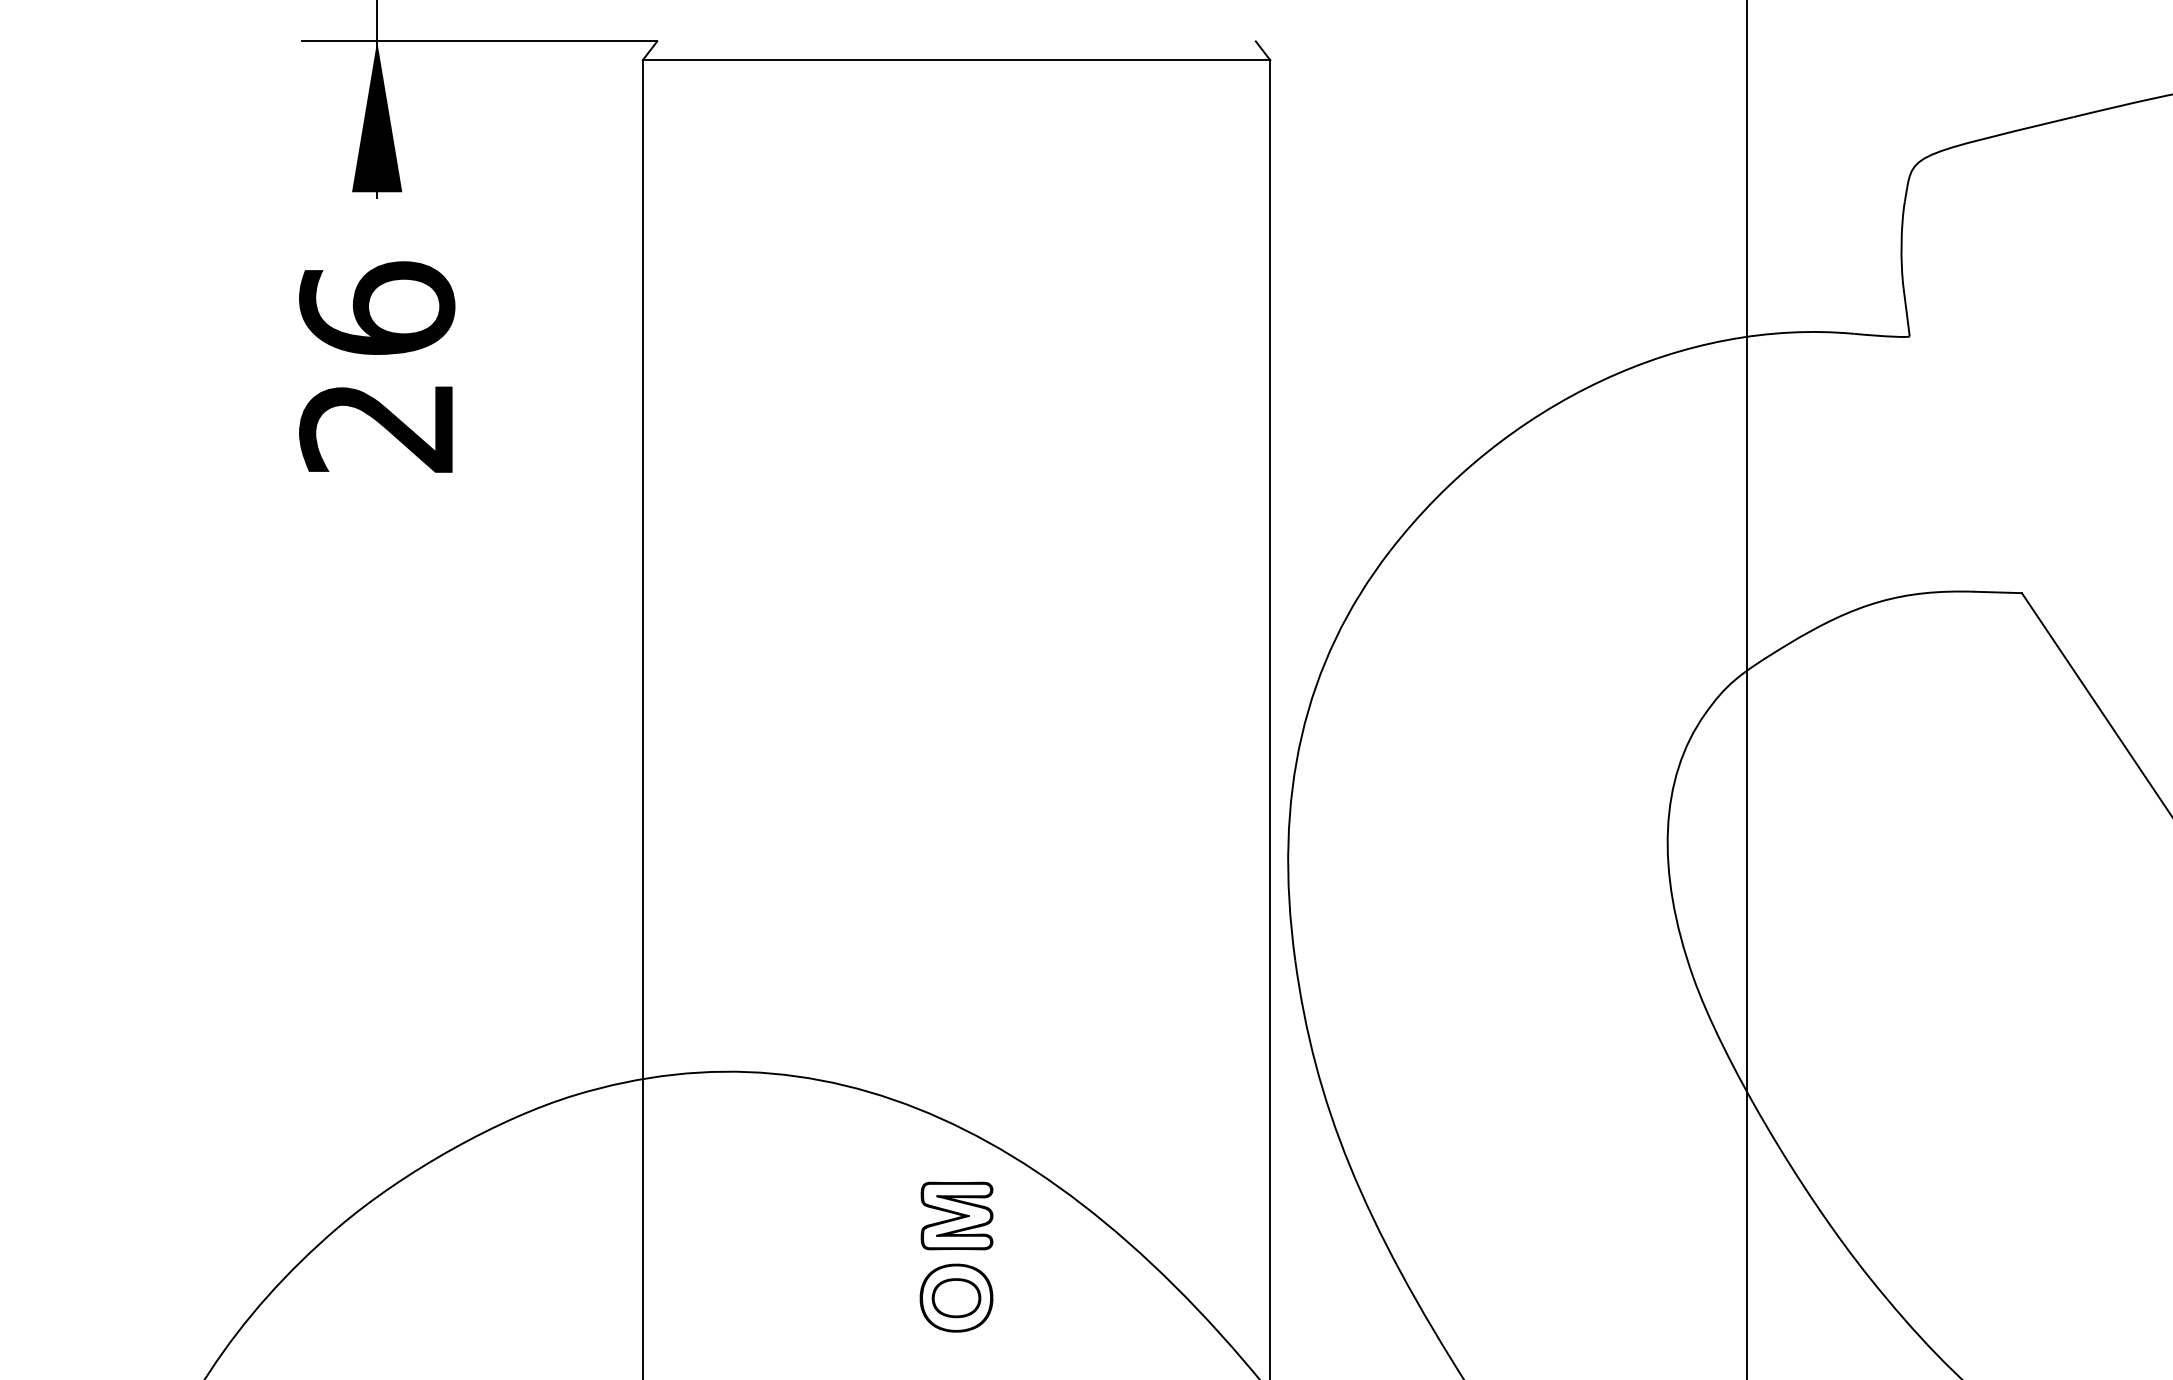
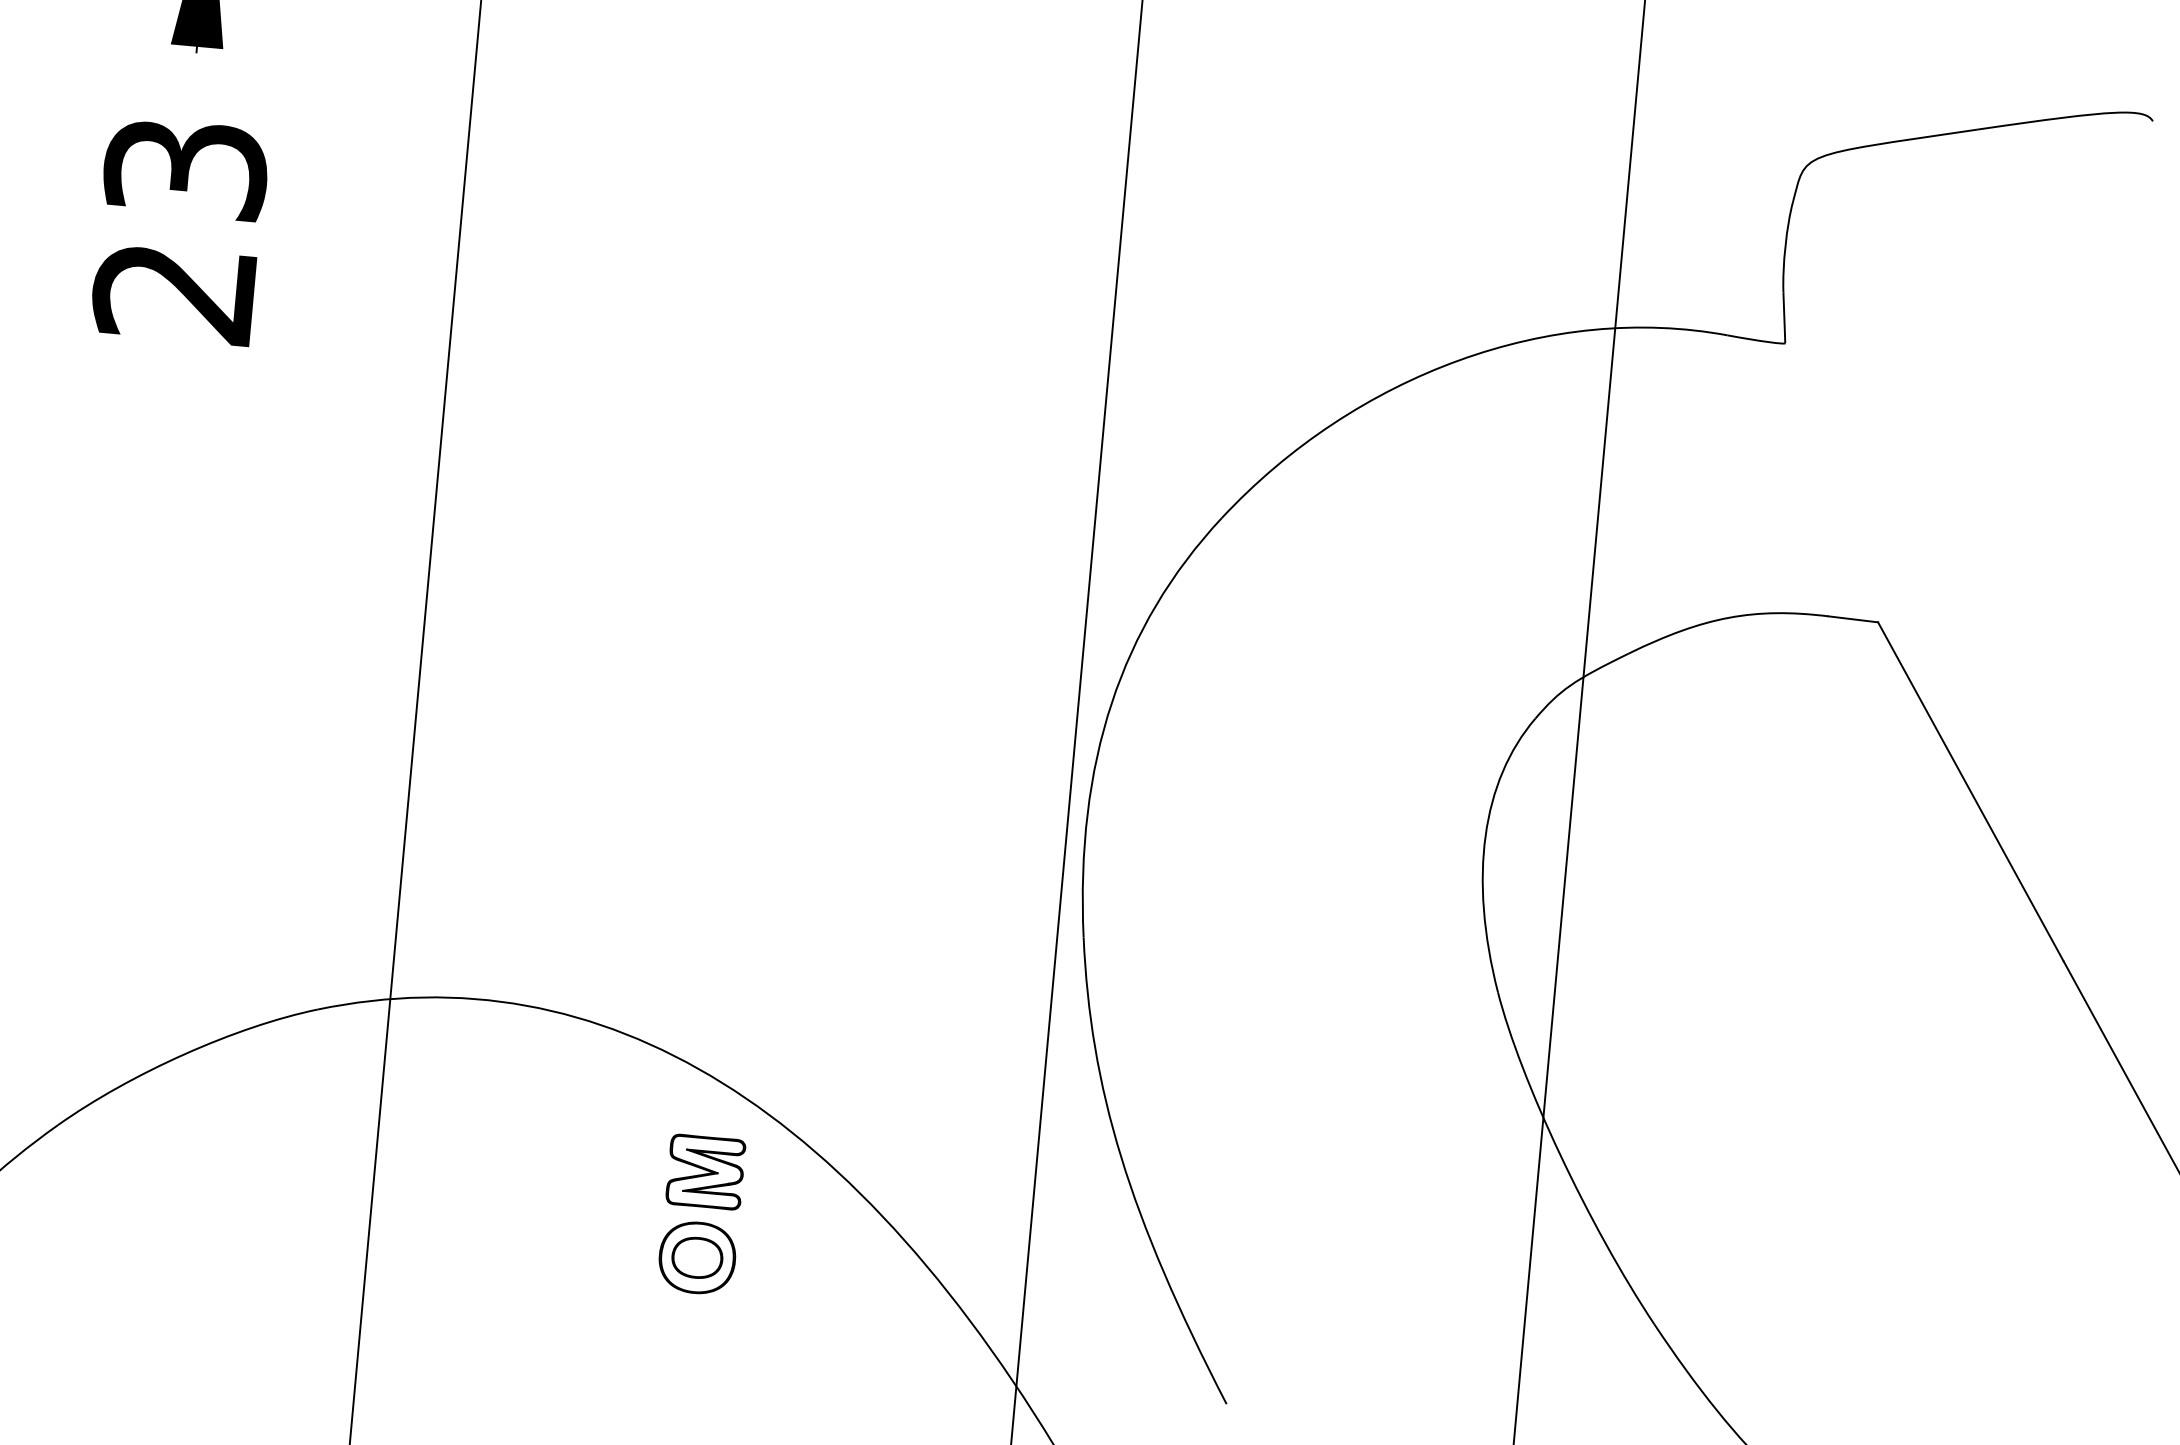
text: (377, 307) -> (186, 167), 26 -> 23

